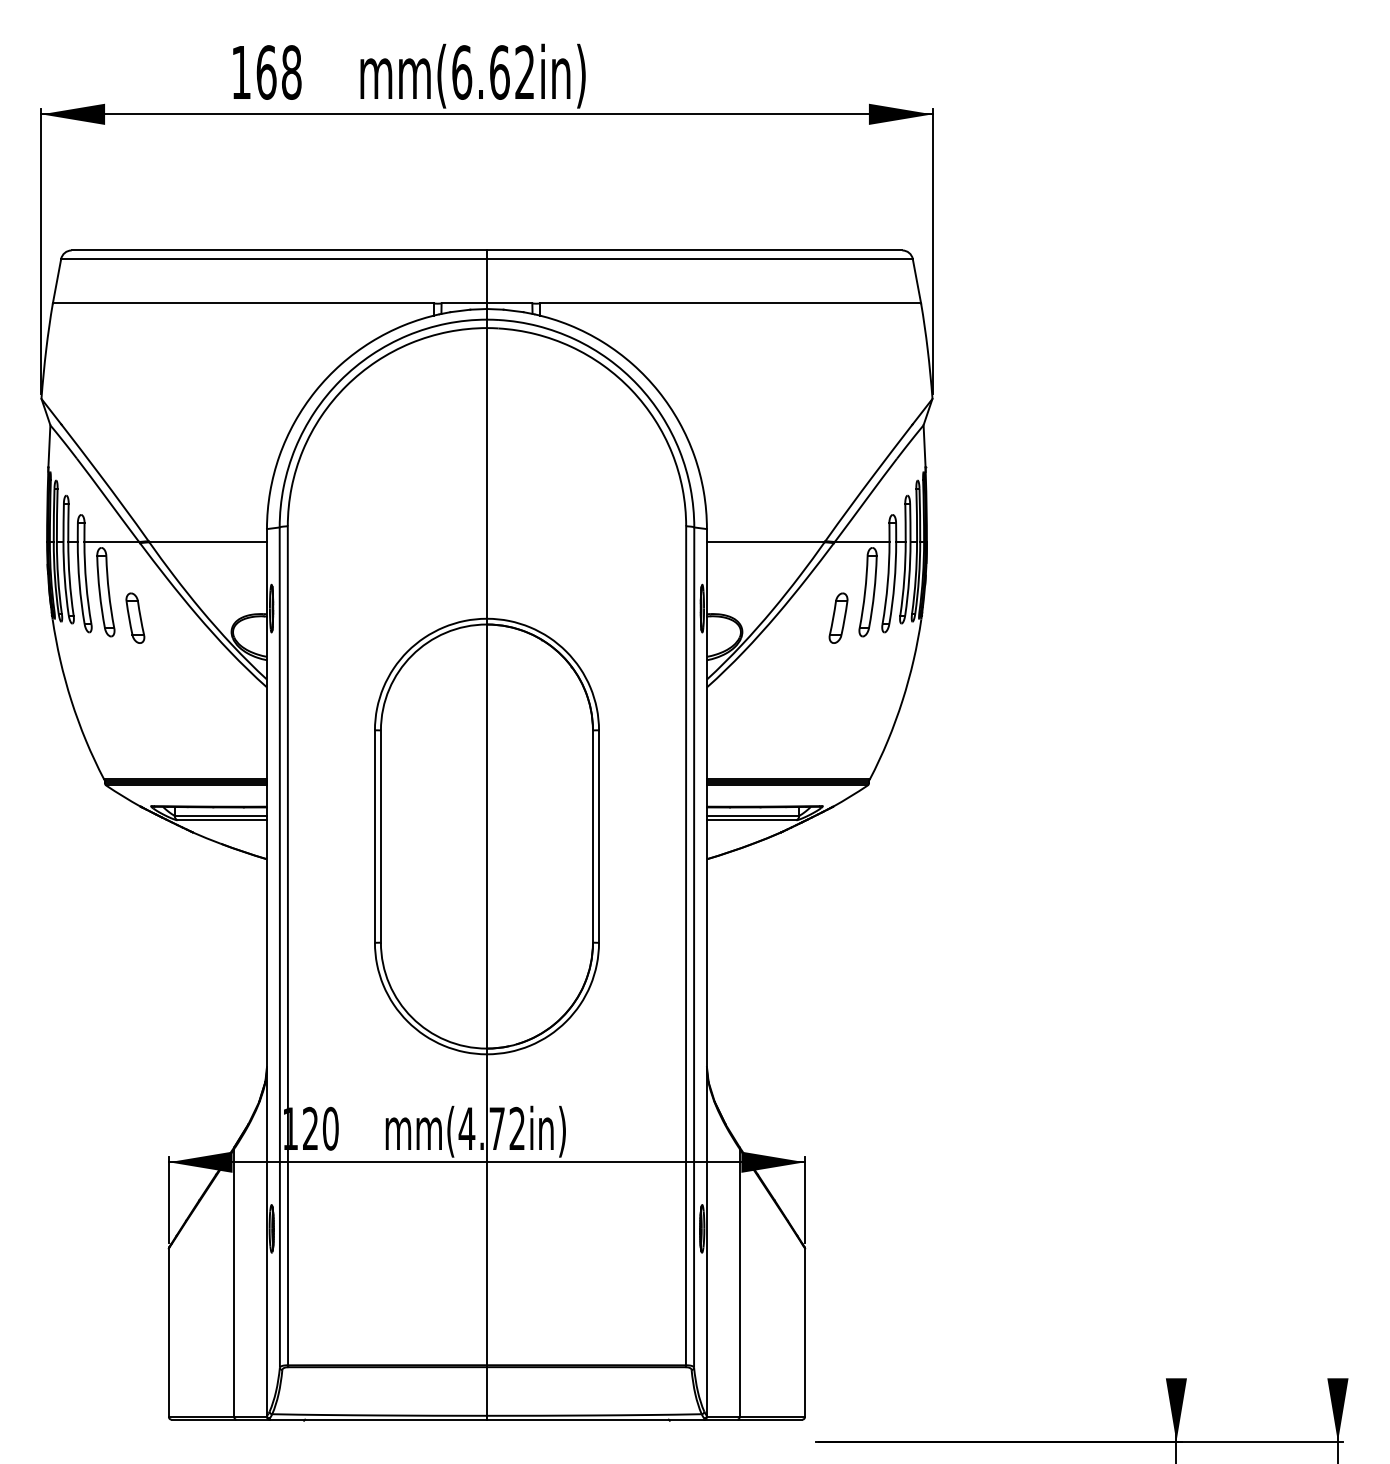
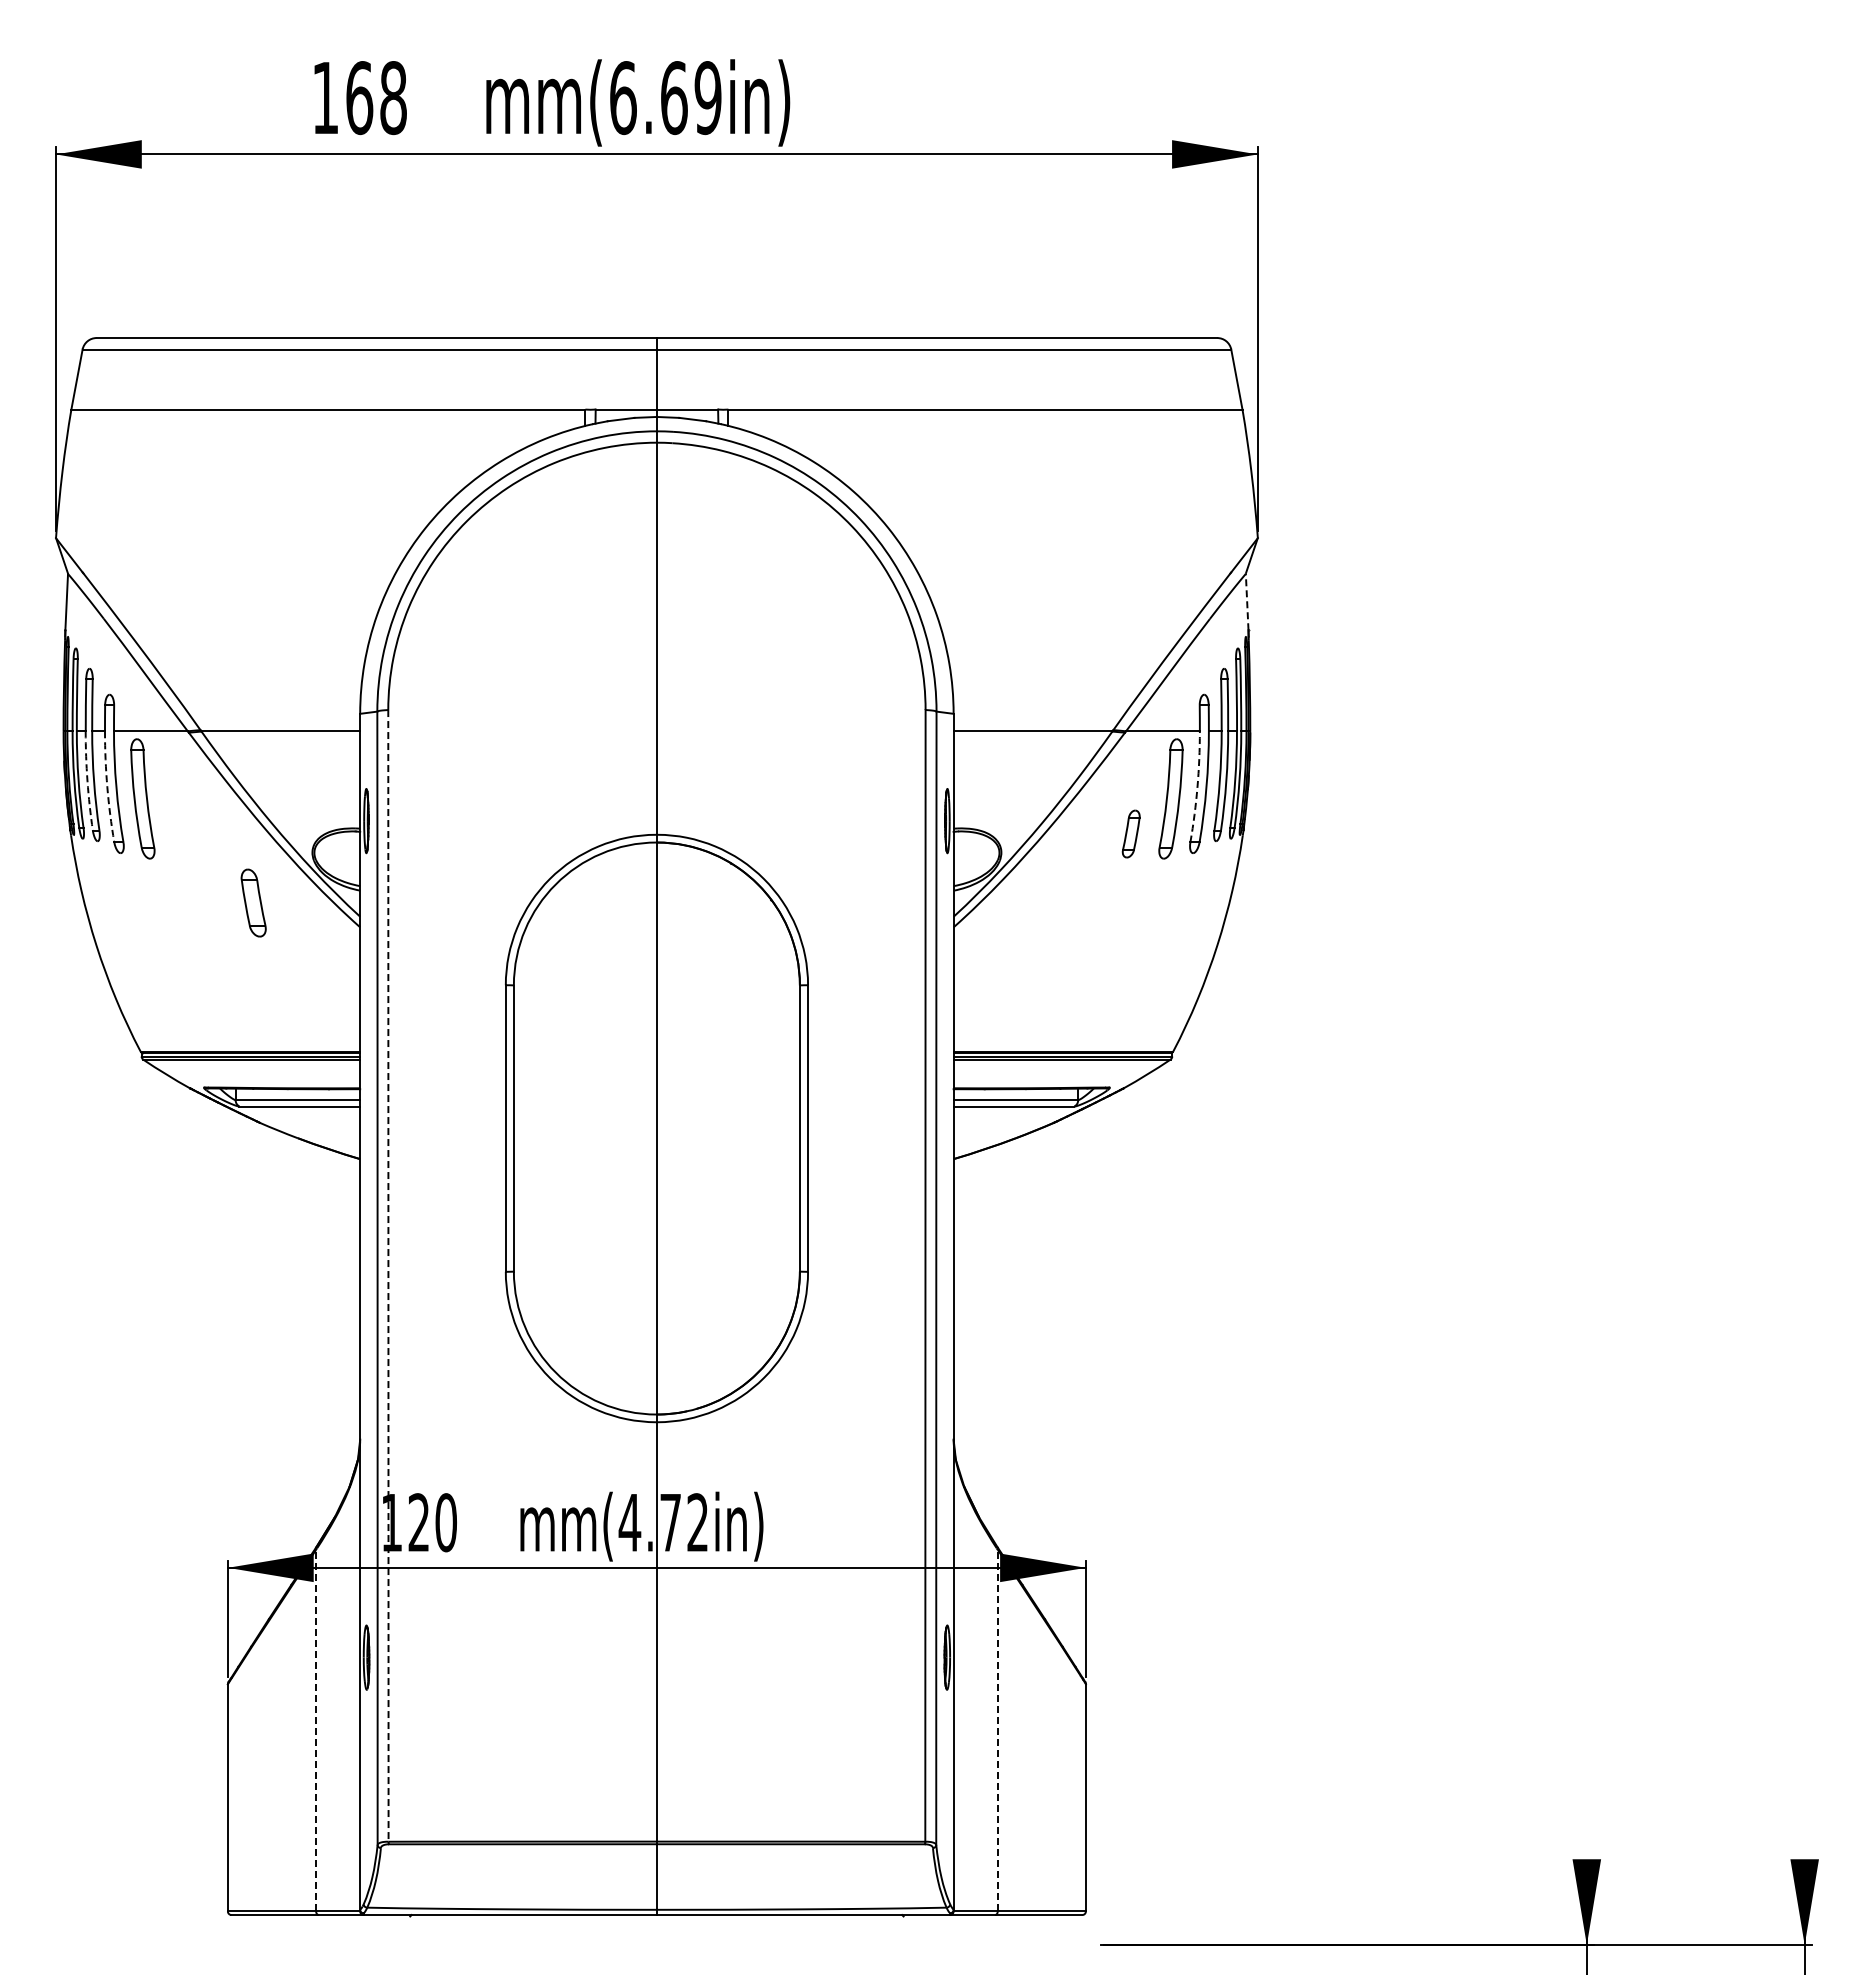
text: (524, 72) -> (707, 98), mm(6.62in) -> mm(6.69in)
line: (924, 445) -> (1247, 601), solid -> dashed
arc: (64, 579) -> (87, 781), solid -> dashed
arc: (79, 583) -> (107, 787), solid -> dashed
arc: (887, 583) -> (1197, 787), solid -> dashed
part: (135, 617) -> (253, 902), moved
part: (838, 617) -> (1131, 833), size x0.7
line: (287, 945) -> (388, 1275), solid -> dashed
line: (234, 1282) -> (316, 1730), solid -> dashed
line: (739, 1282) -> (997, 1730), solid -> dashed

